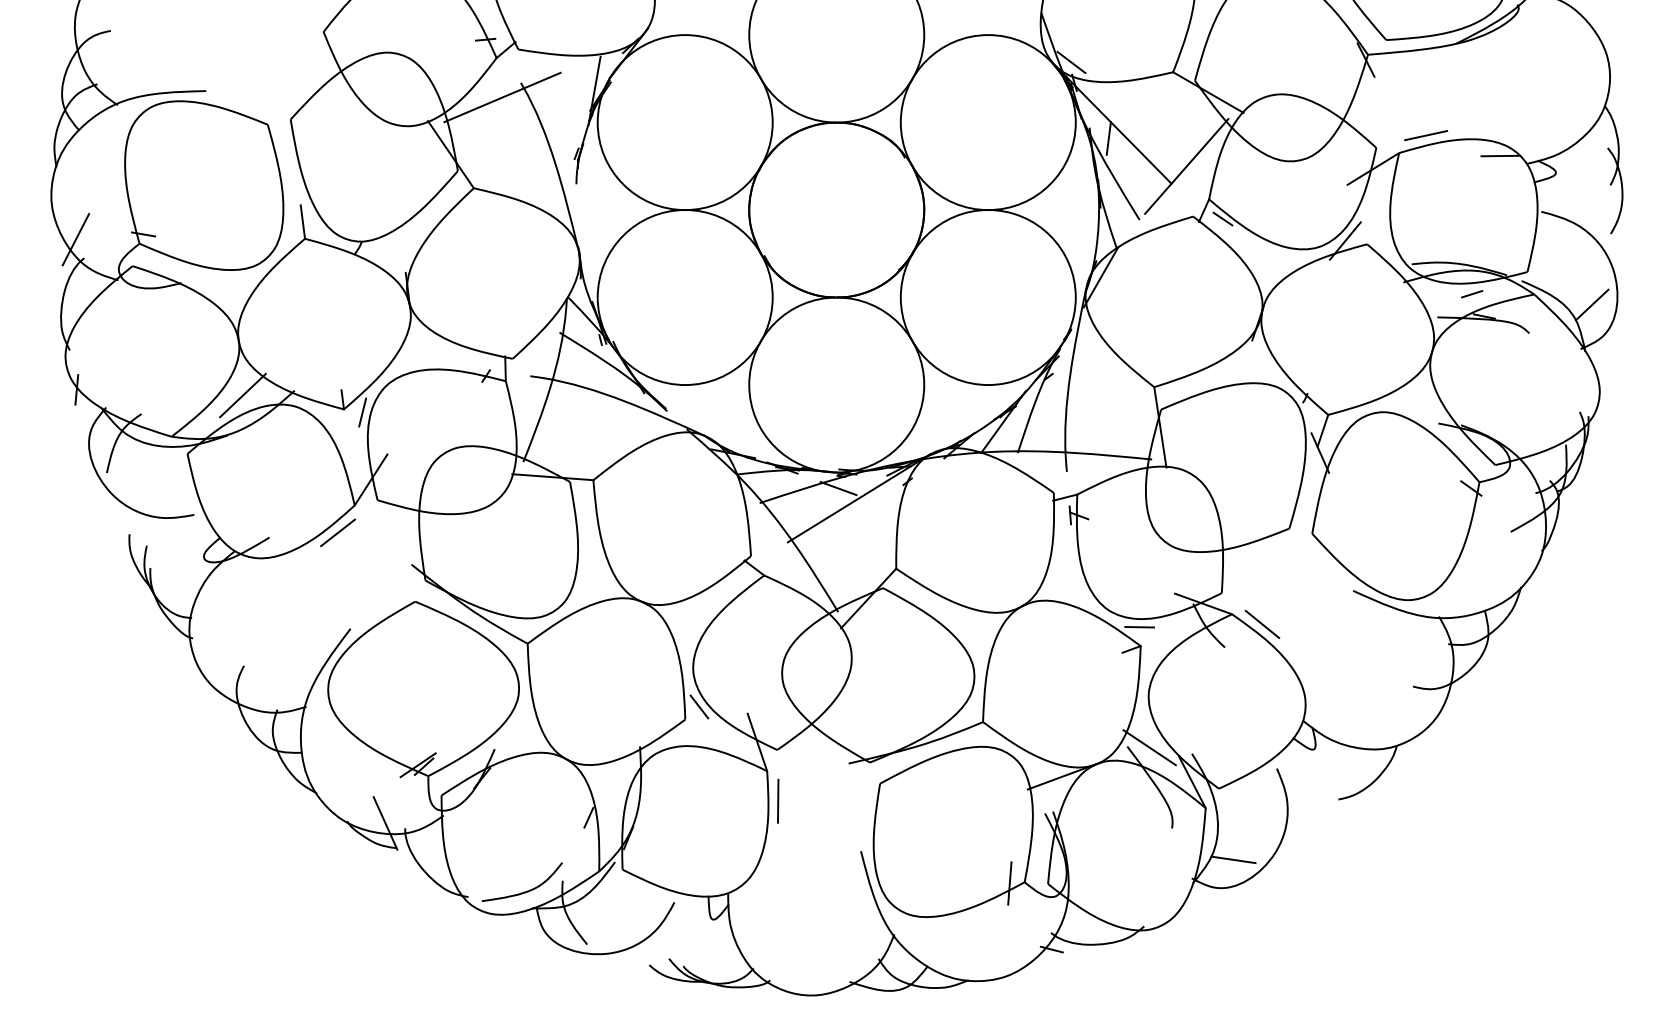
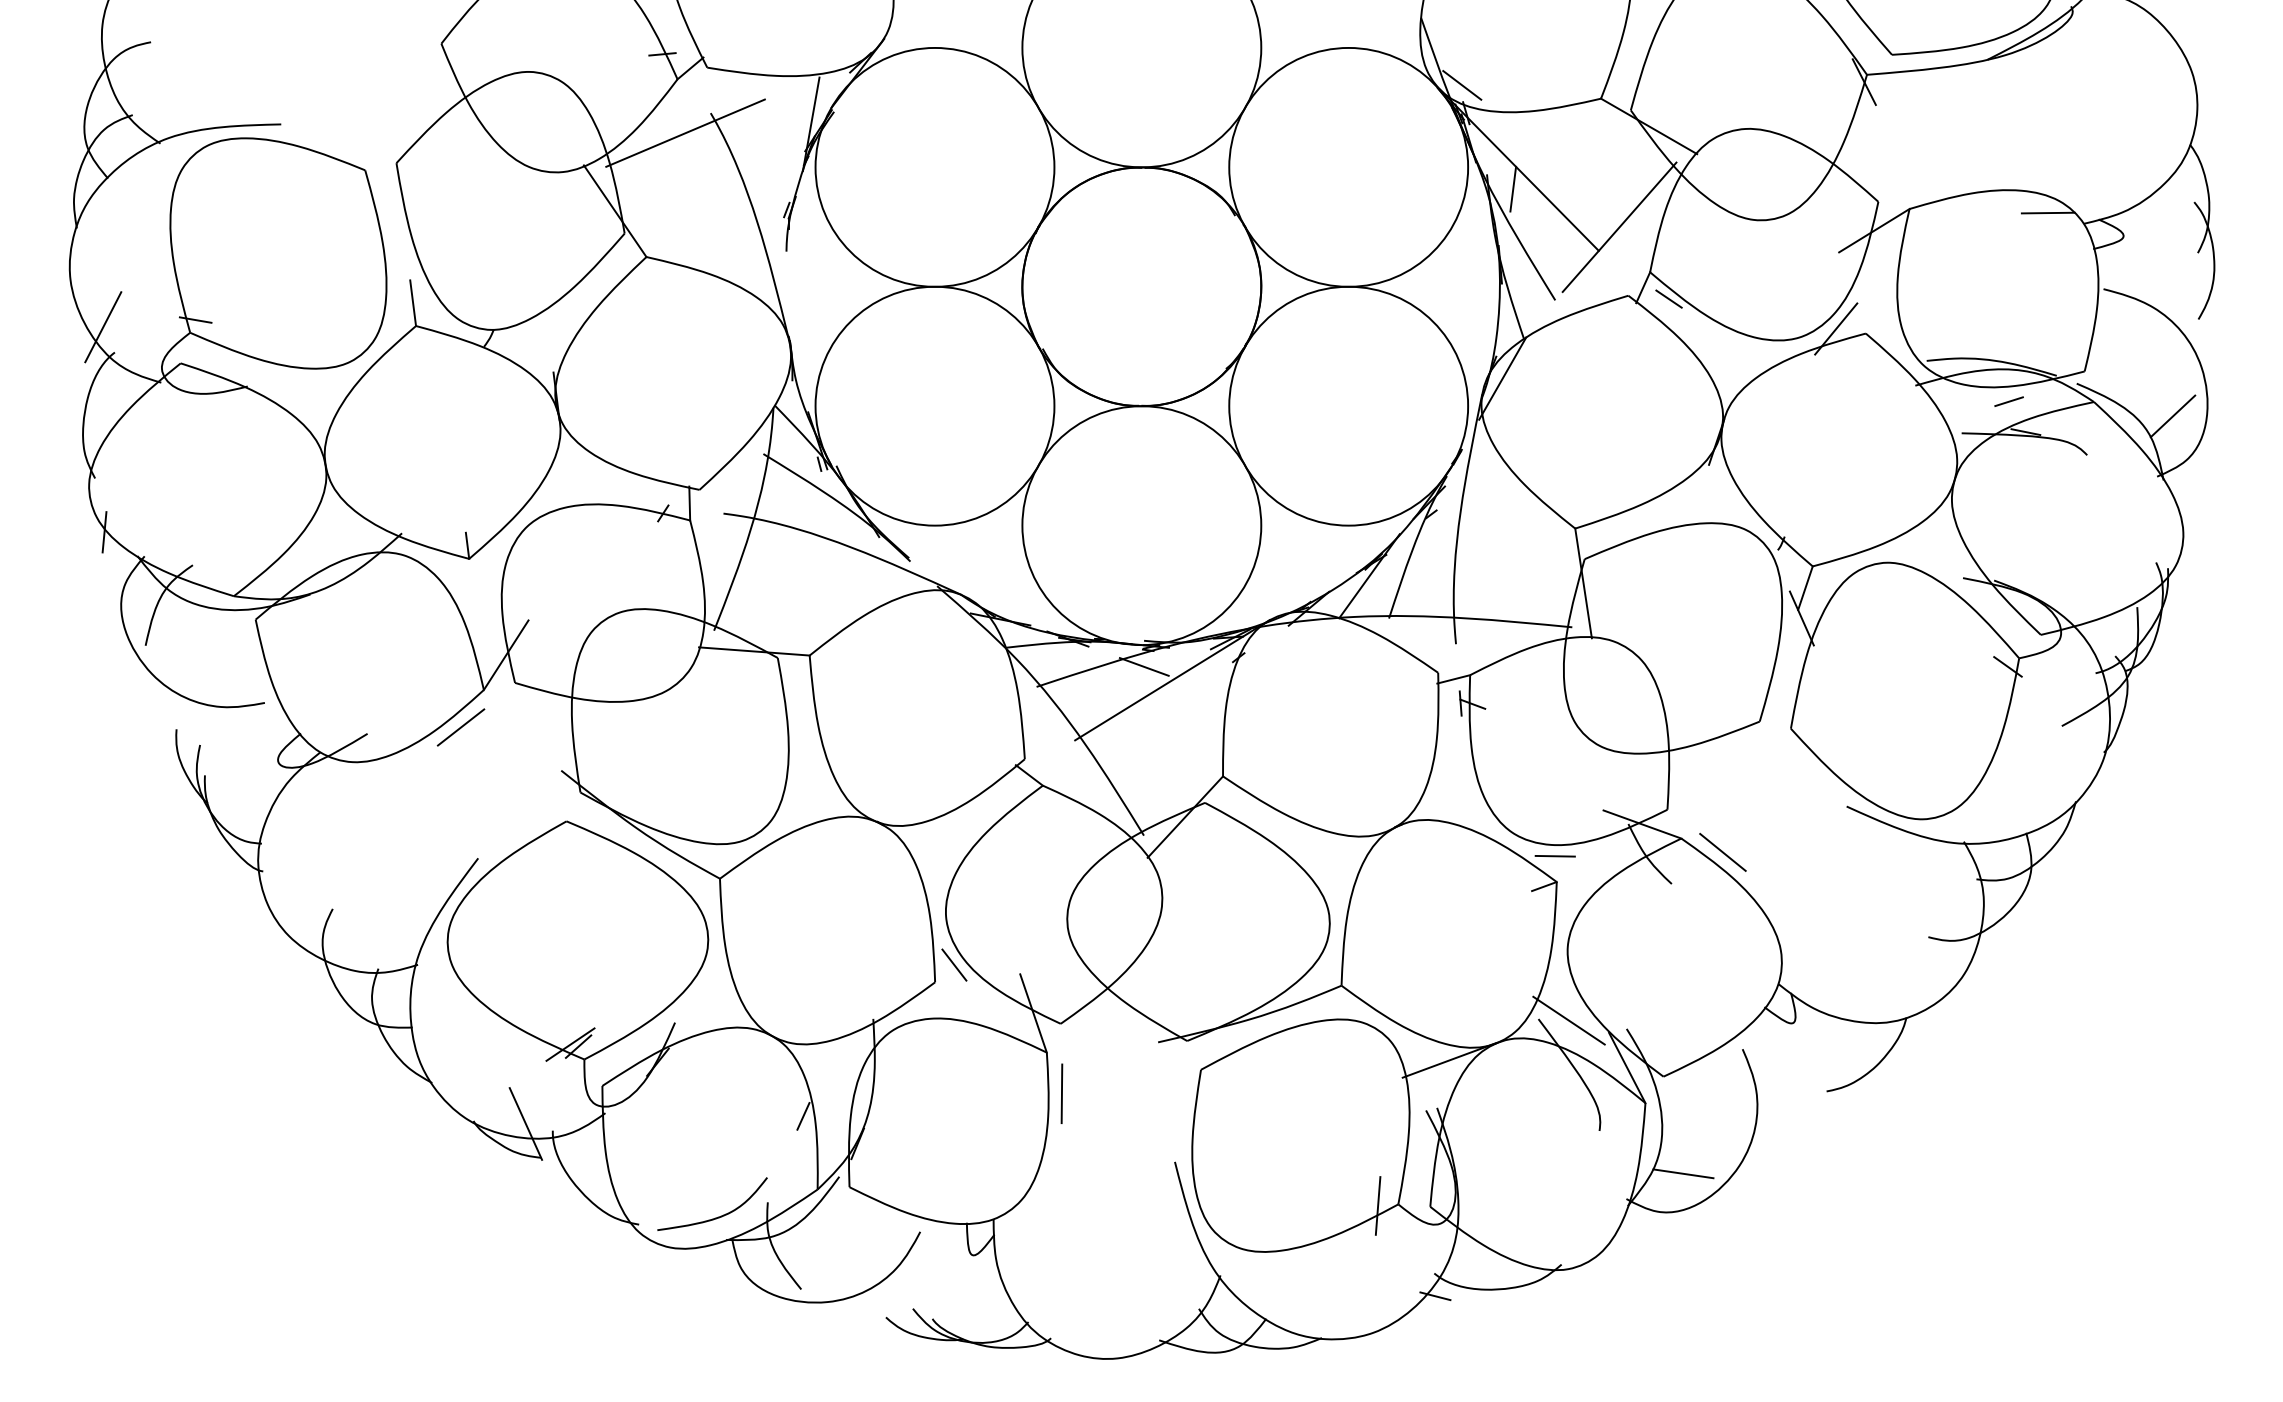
line: (1425, 135) -> (1945, 185), removed
line: (243, 395) -> (331, 539), removed
line: (362, 412) -> (494, 563), removed

